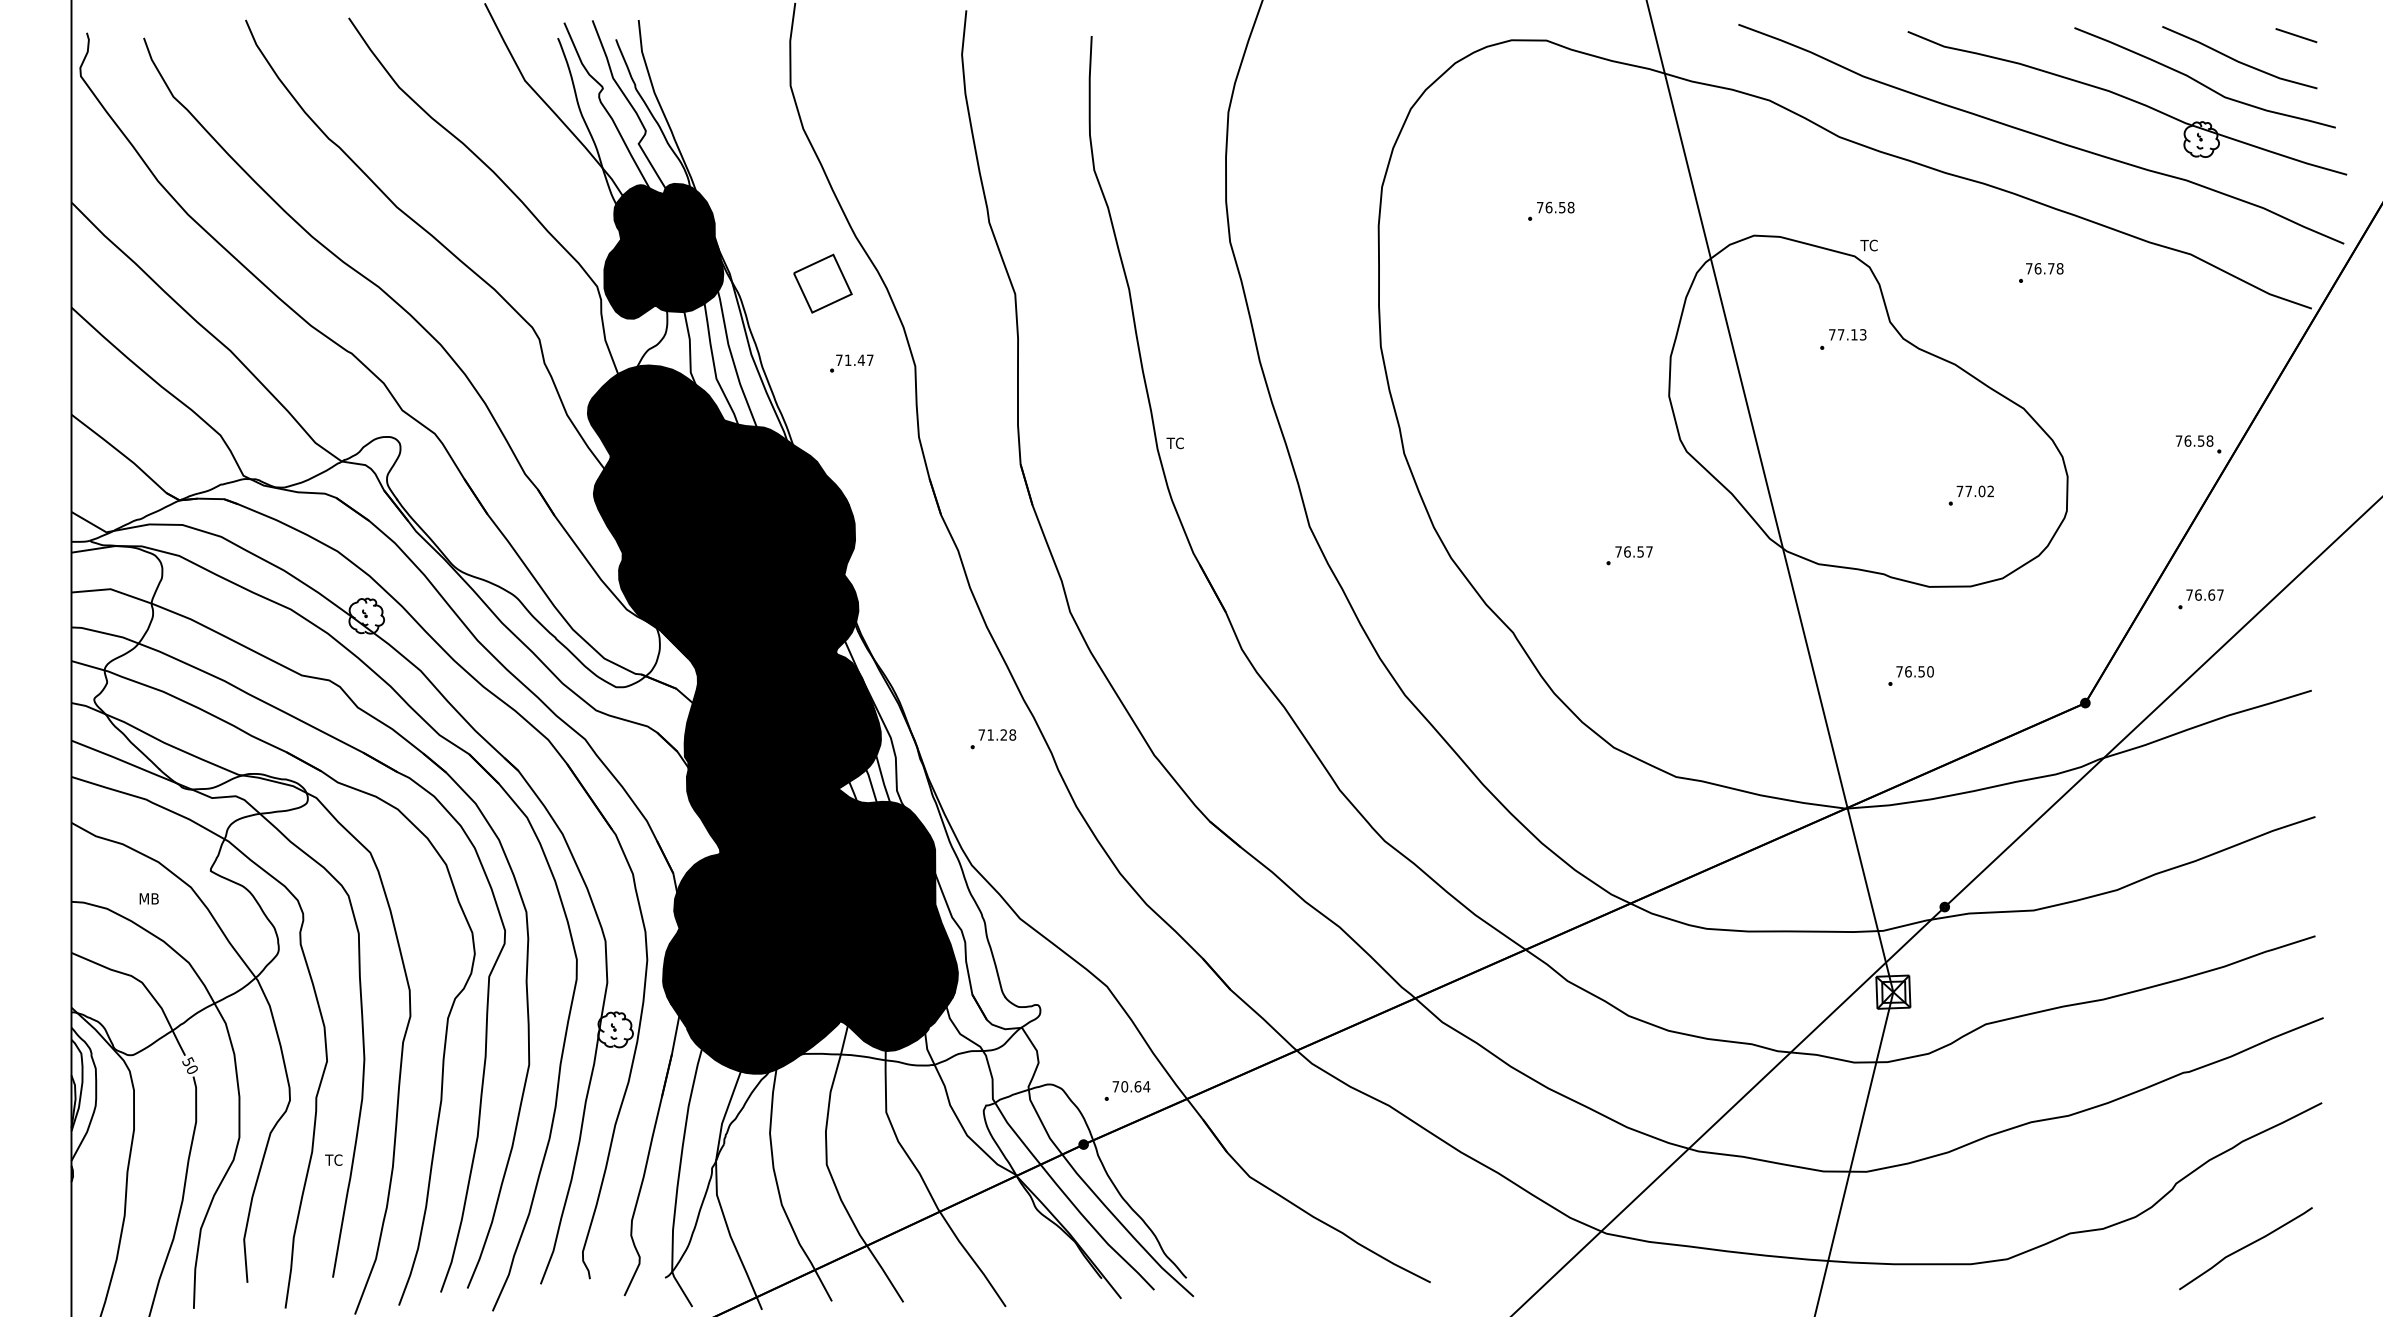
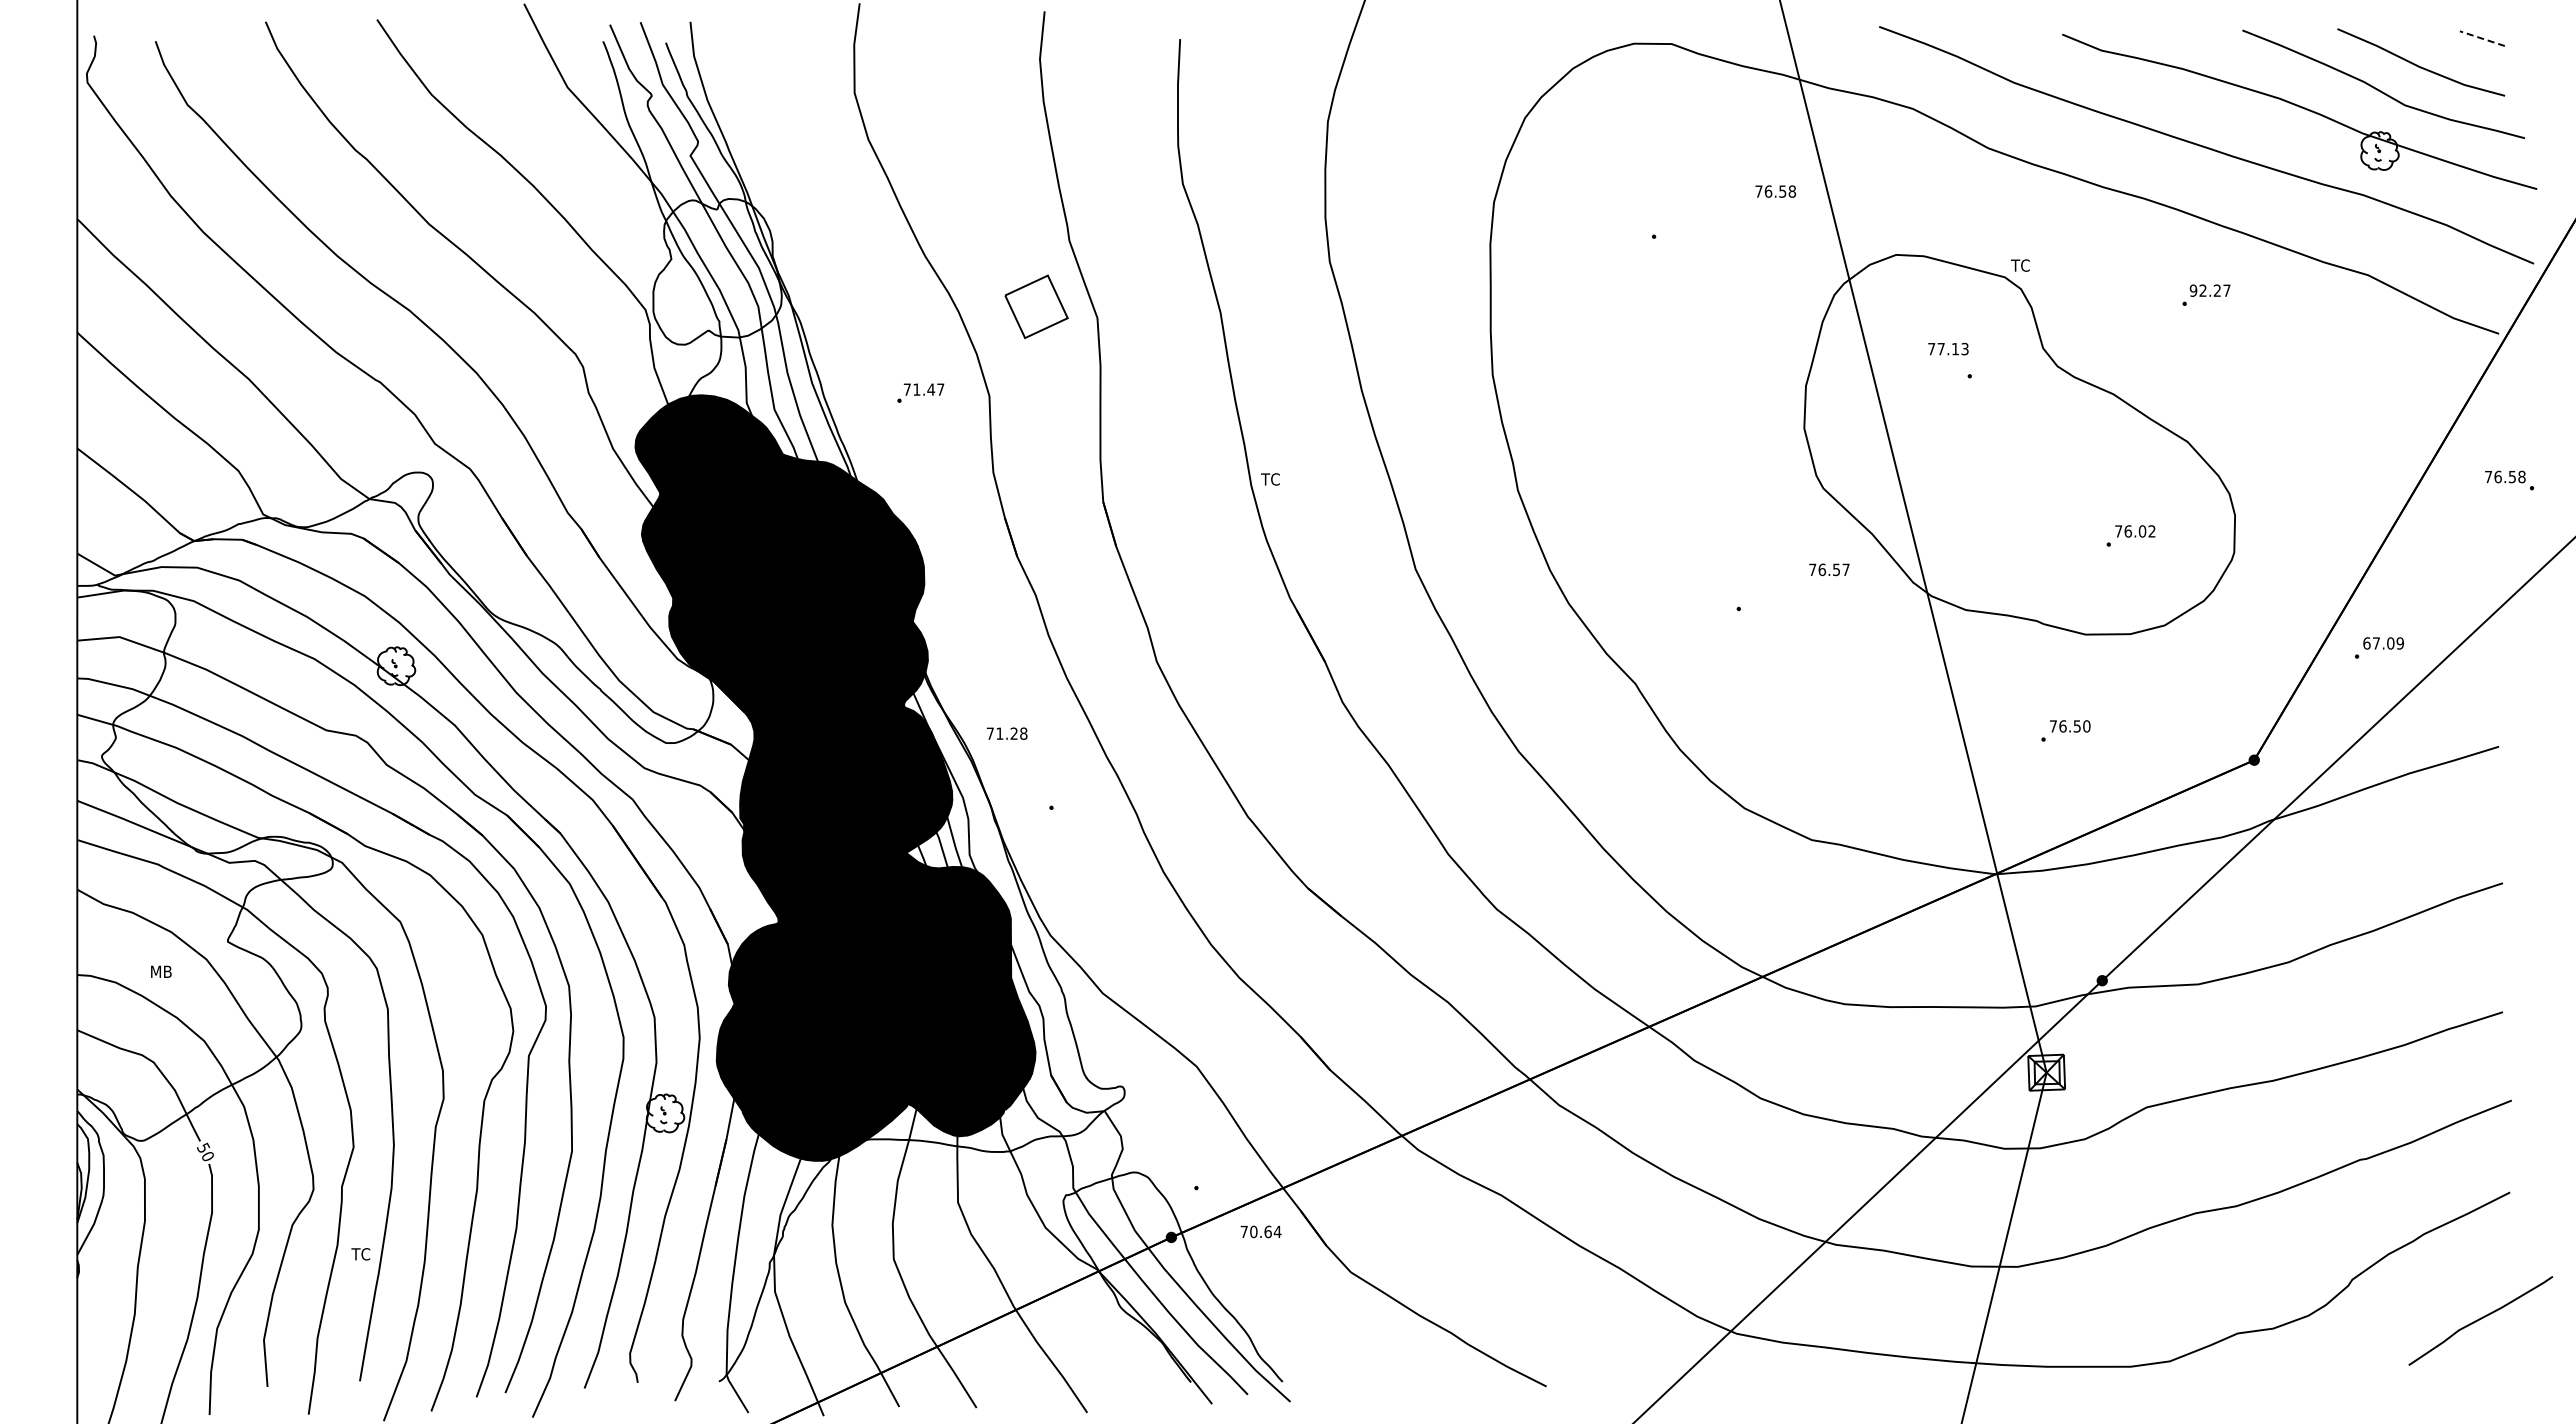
line: (2296, 35) -> (2482, 38), solid -> dashed
text: (1555, 207) -> (1775, 191), moved
fill: (663, 250) -> (717, 271), removed
text: (2043, 268) -> (2209, 290), 76.78 -> 92.27
part: (822, 283) -> (1036, 306), moved
text: (1847, 334) -> (1948, 348), moved
part: (2198, 444) -> (2509, 480), moved
text: (1968, 491) -> (2127, 531), 77.02 -> 76.02
text: (1634, 551) -> (1829, 569), moved
text: (2204, 595) -> (2383, 643), 76.67 -> 67.09
text: (996, 734) -> (1006, 733), moved
text: (1130, 1086) -> (1260, 1231), moved
curve: (2245, 1247) -> (2480, 1319), moved

